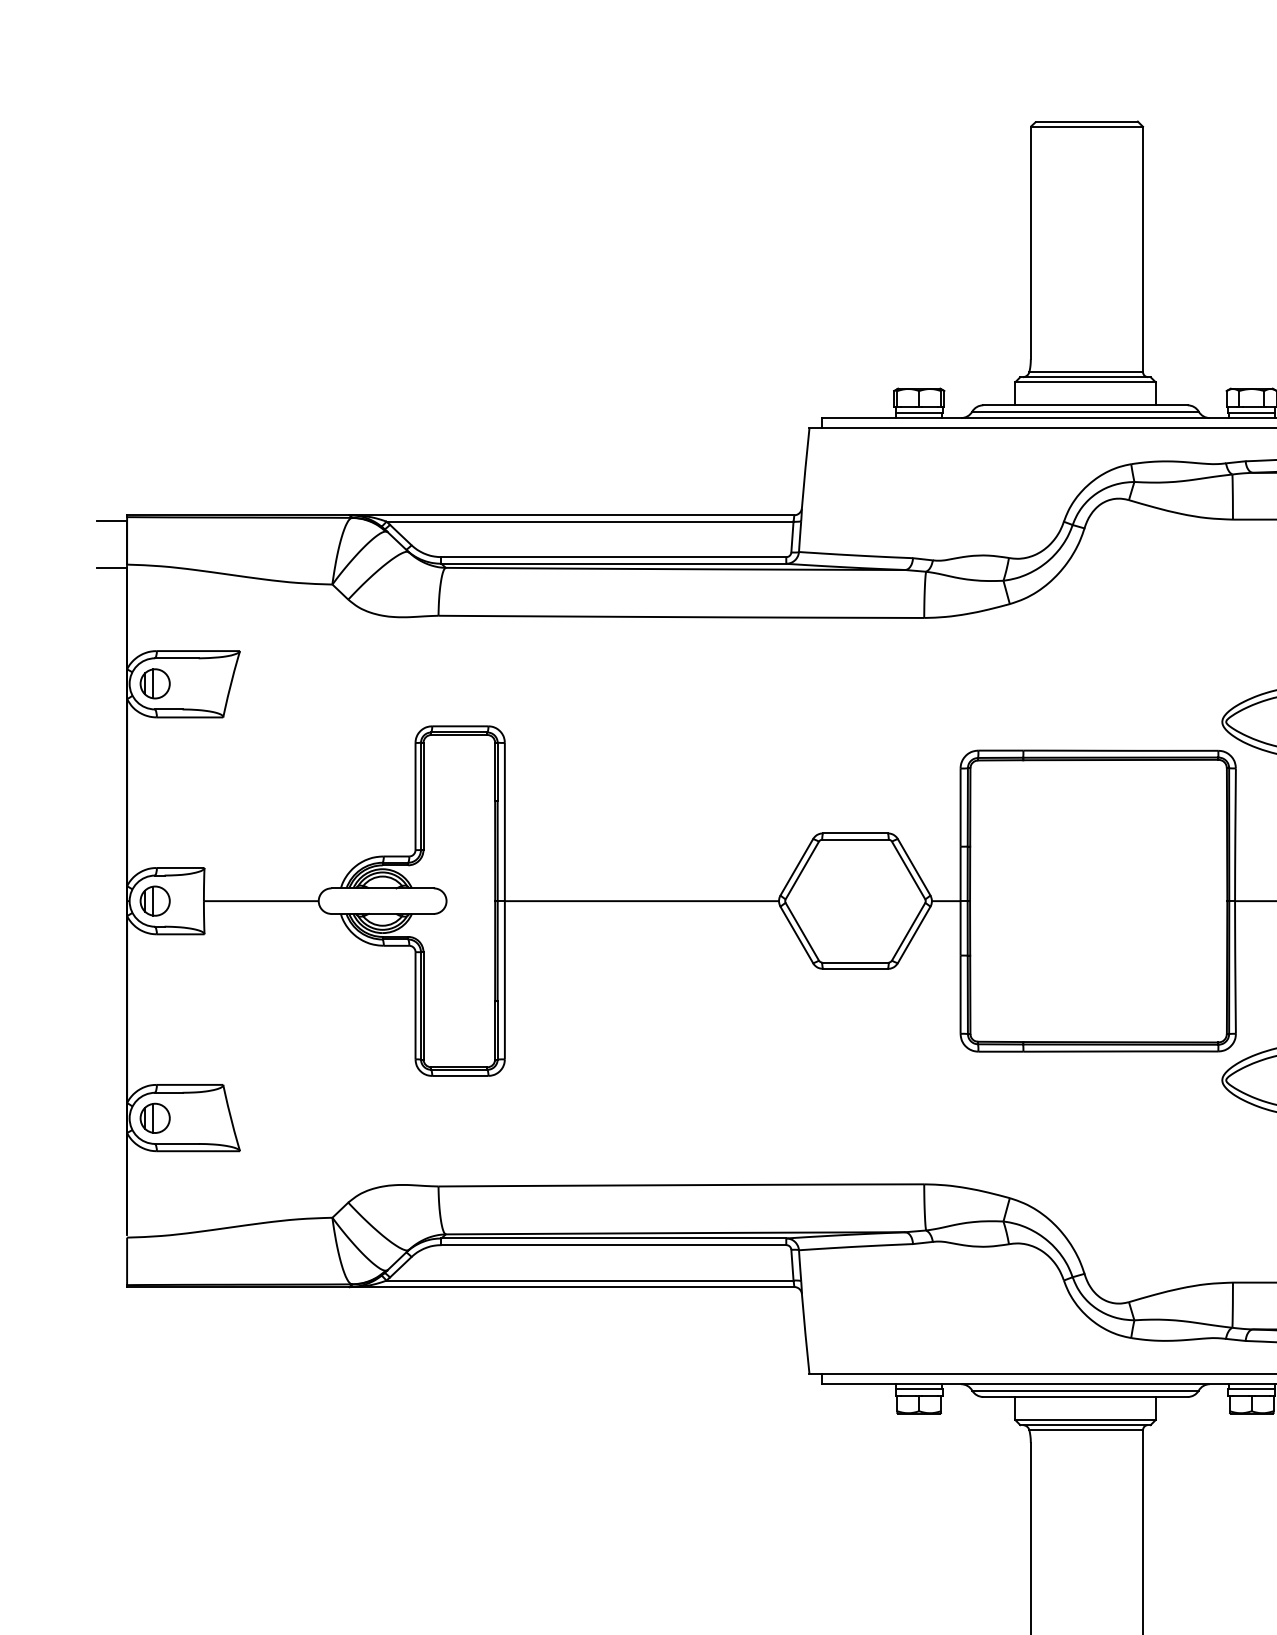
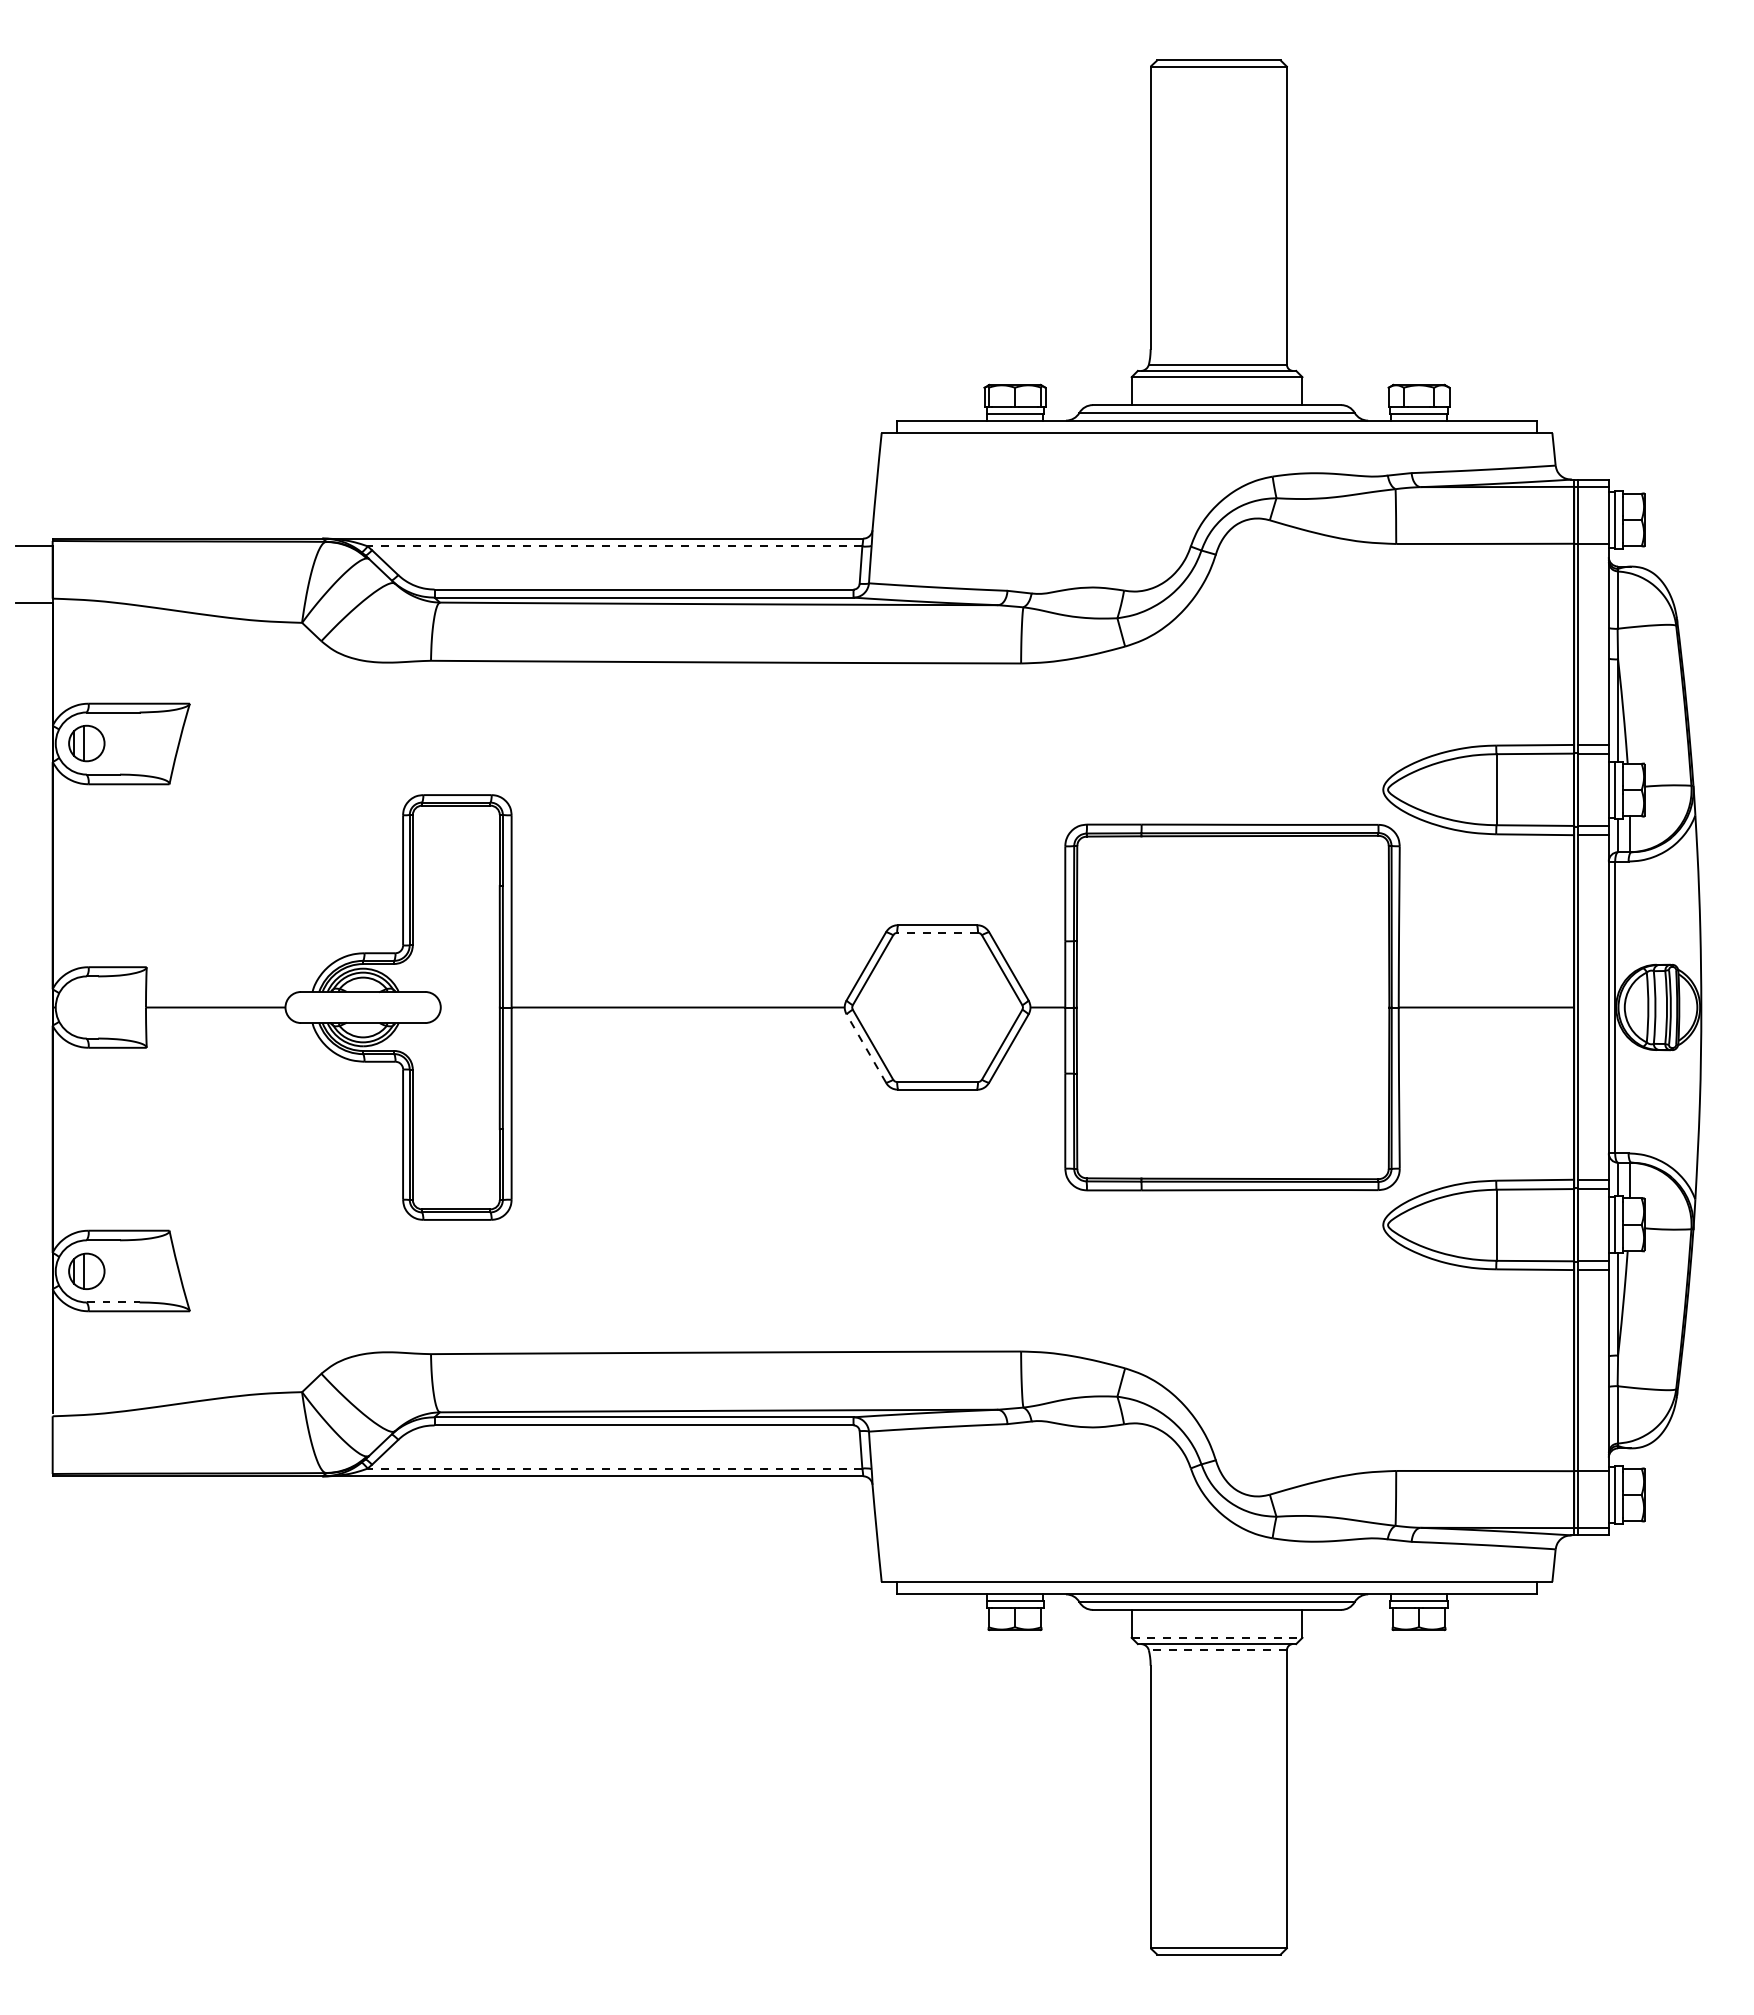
line: (589, 521) -> (614, 546), solid -> dashed
line: (855, 839) -> (937, 932), solid -> dashed
part: (154, 901) -> (86, 1007), removed
line: (796, 934) -> (866, 1048), solid -> dashed
line: (177, 1143) -> (113, 1302), solid -> dashed
line: (589, 1280) -> (614, 1468), solid -> dashed
line: (1085, 1419) -> (1217, 1637), solid -> dashed
line: (1085, 1430) -> (1217, 1650), solid -> dashed

